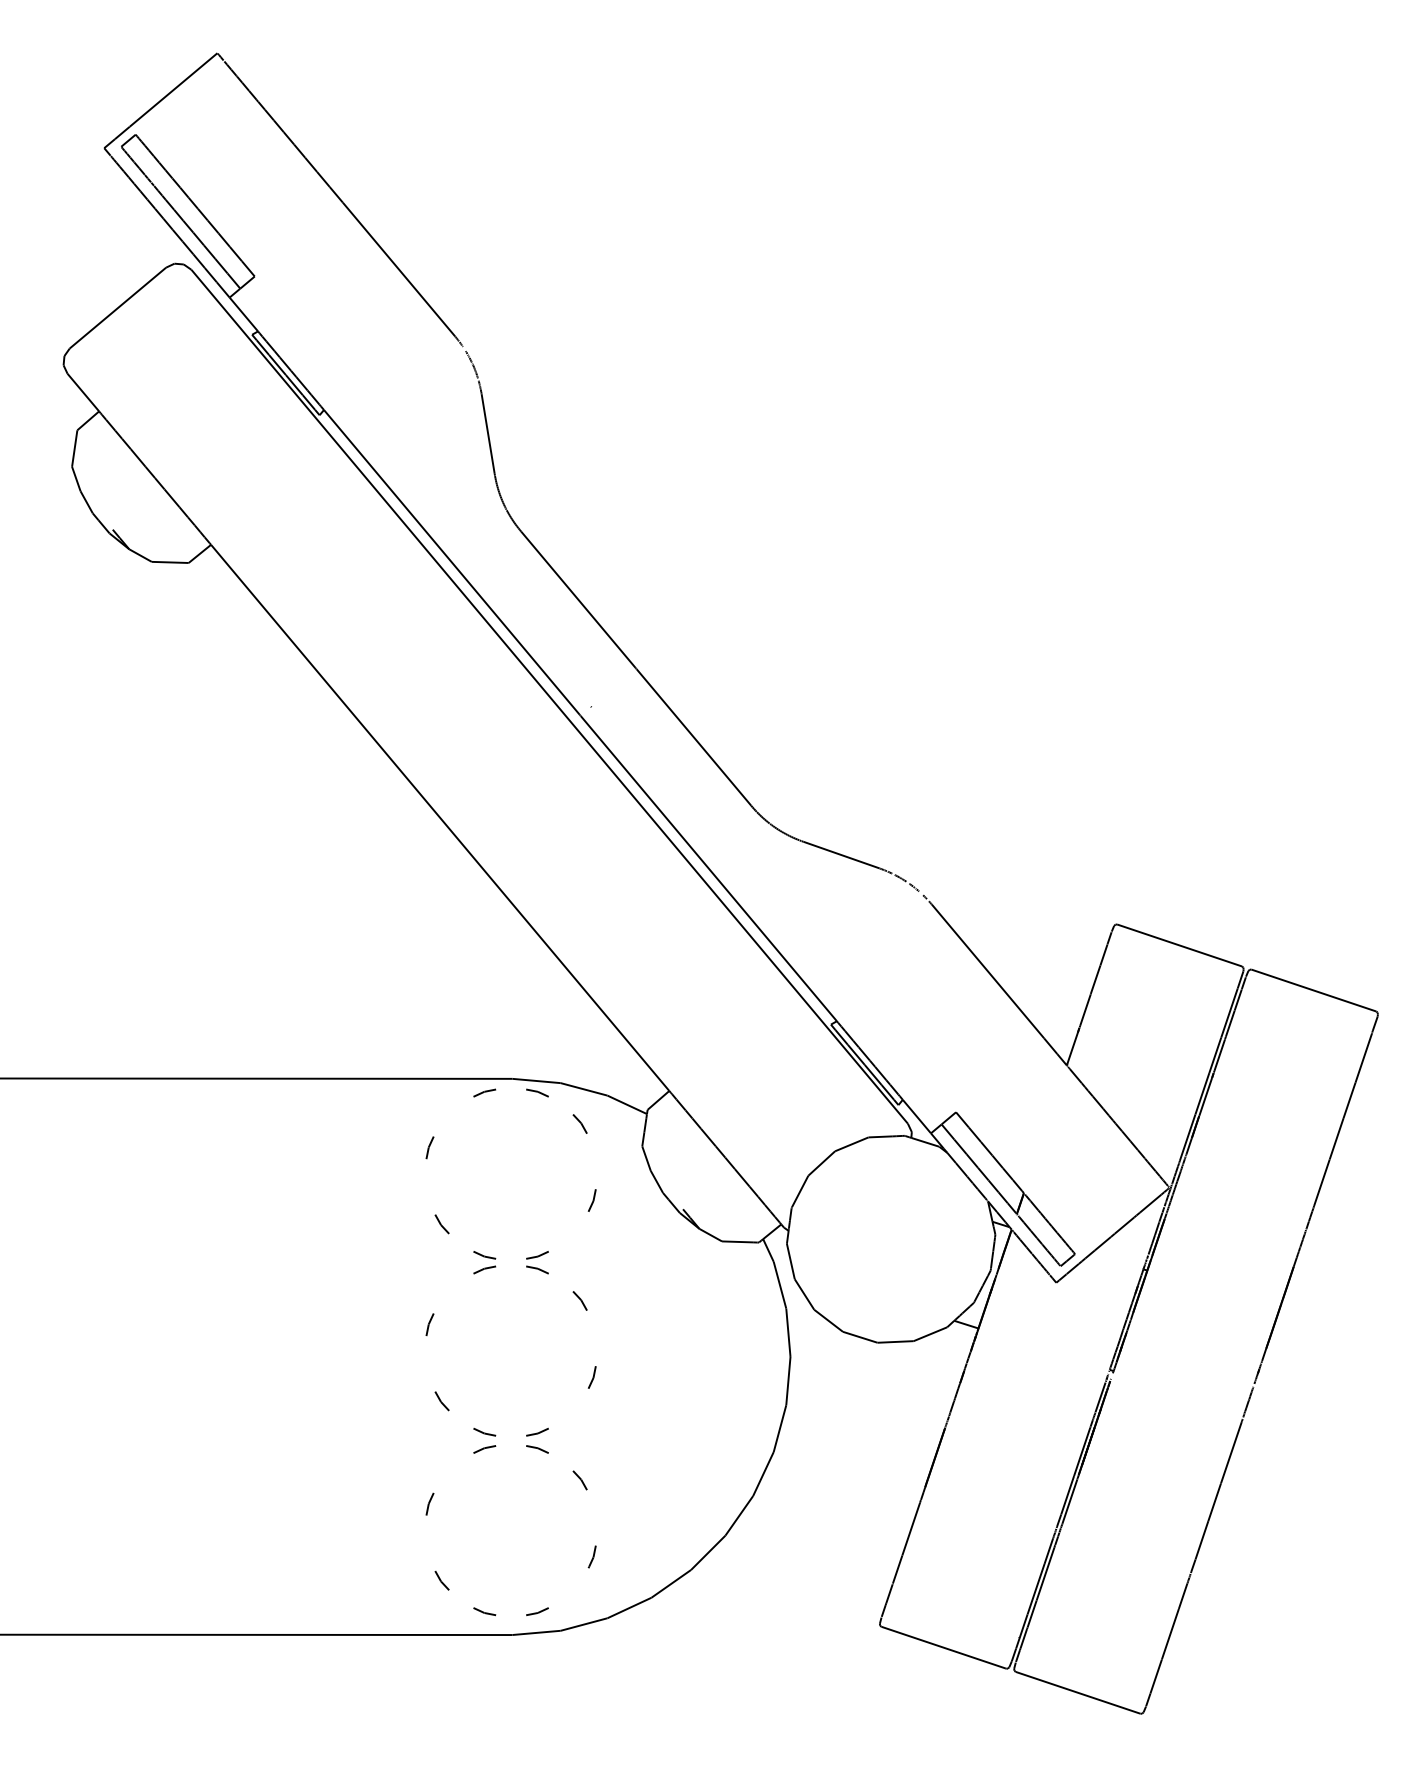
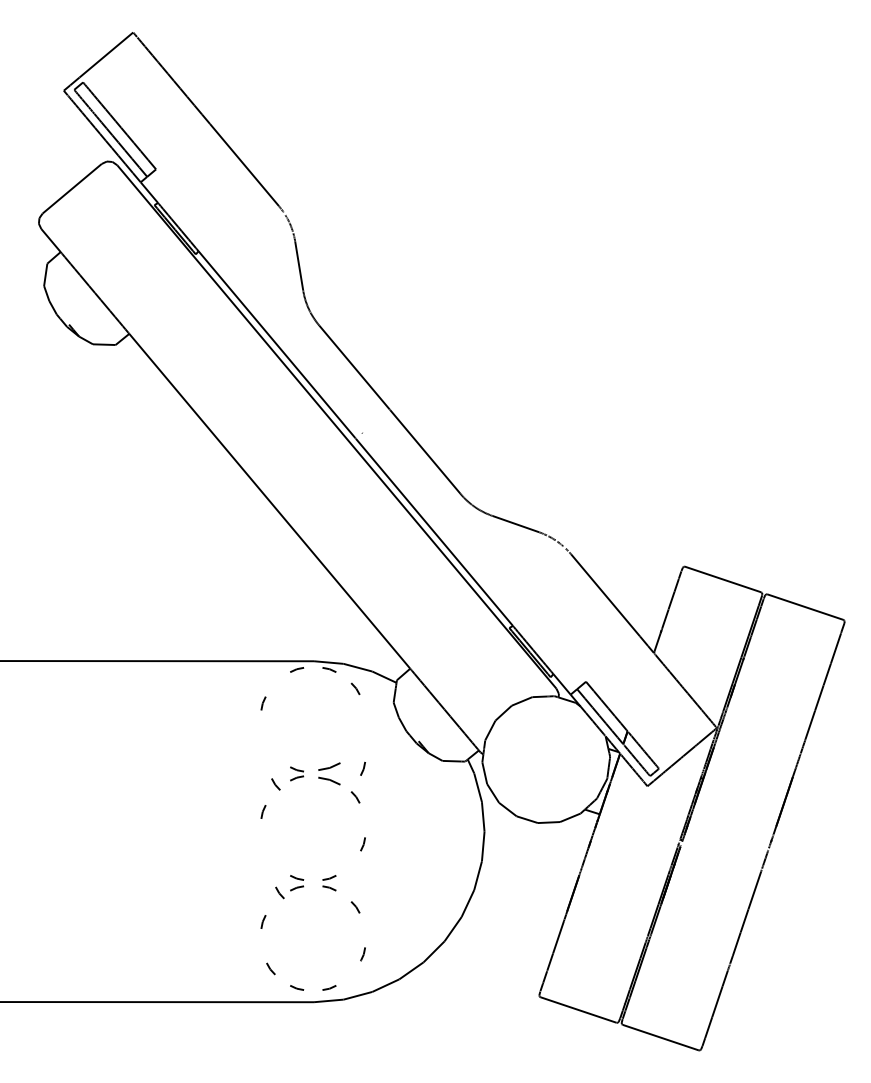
part: (591, 1199) -> (362, 768), moved
line: (441, 1224) -> (275, 784), moved
part: (537, 1261) -> (329, 773), size x1.6
part: (441, 1400) -> (279, 892), moved

